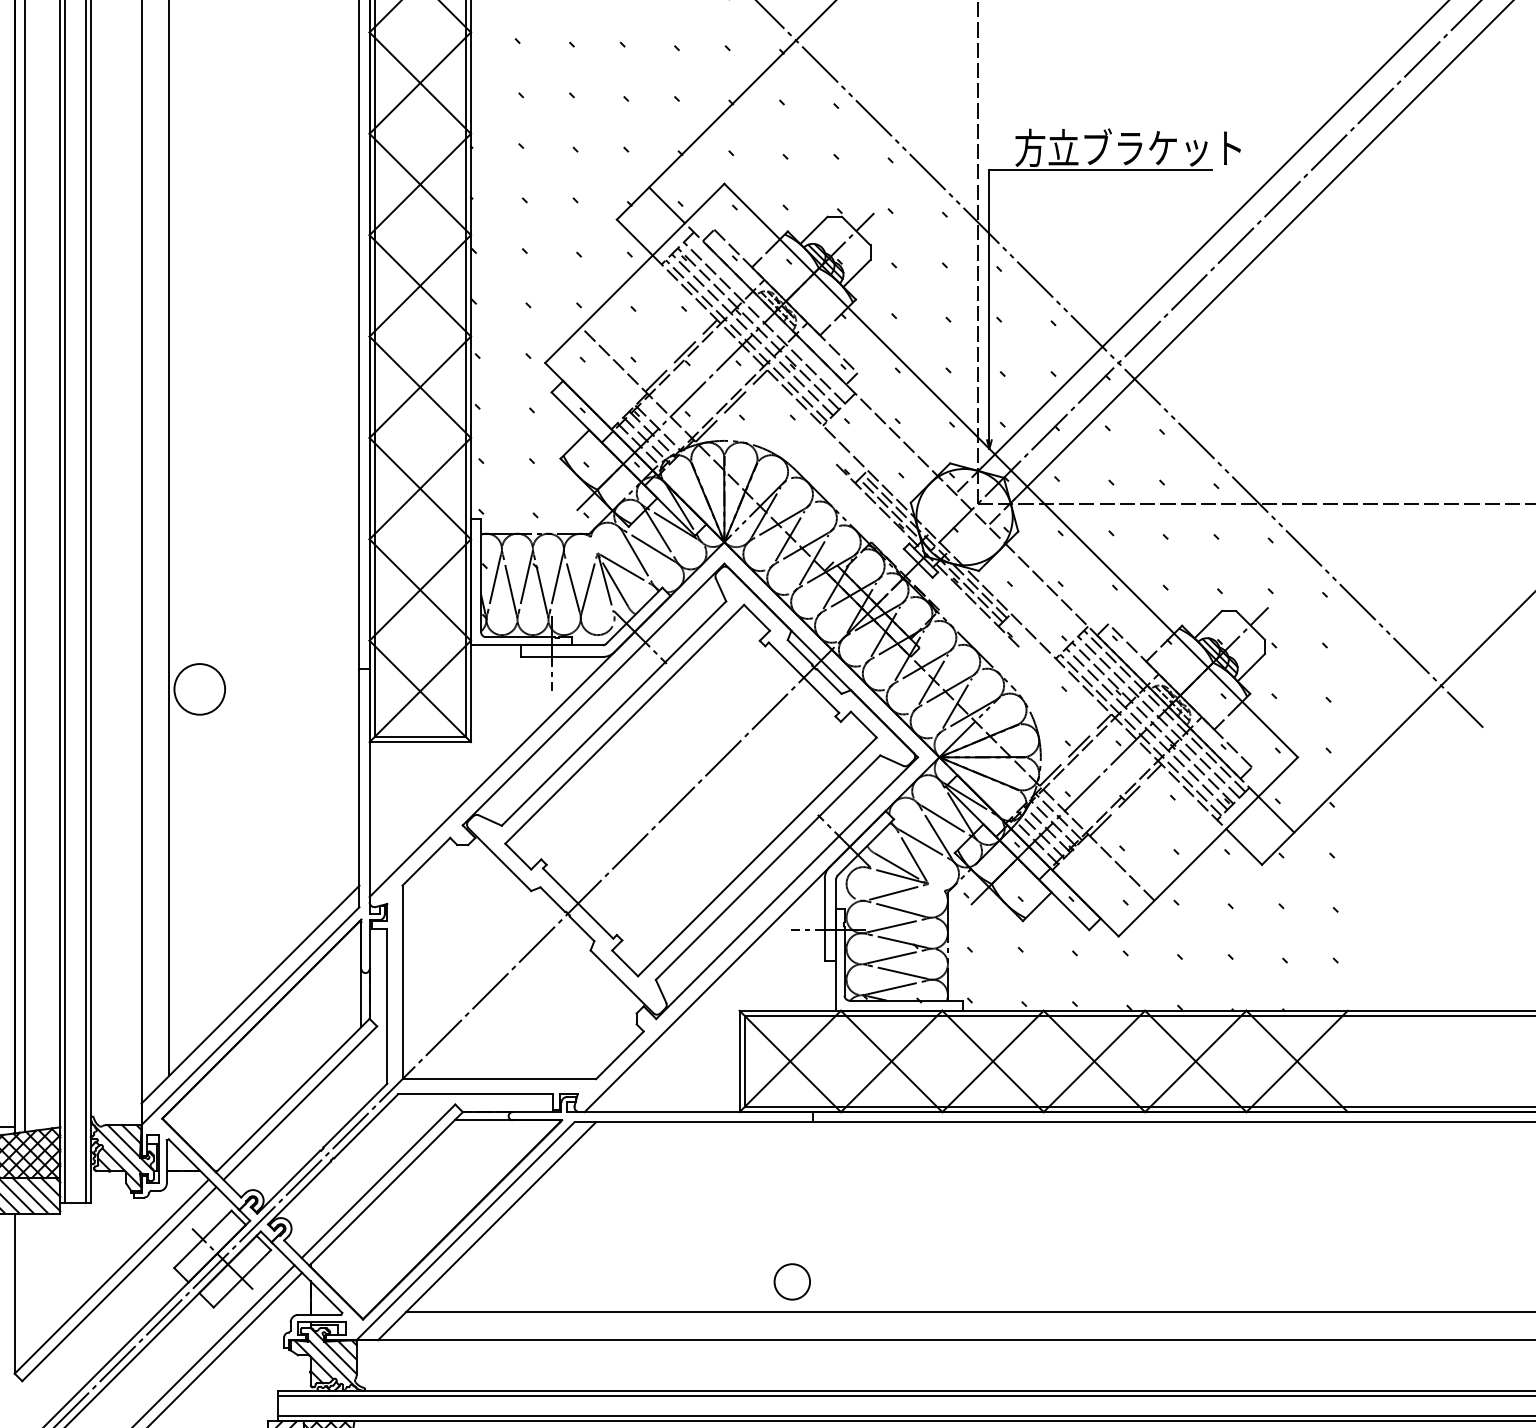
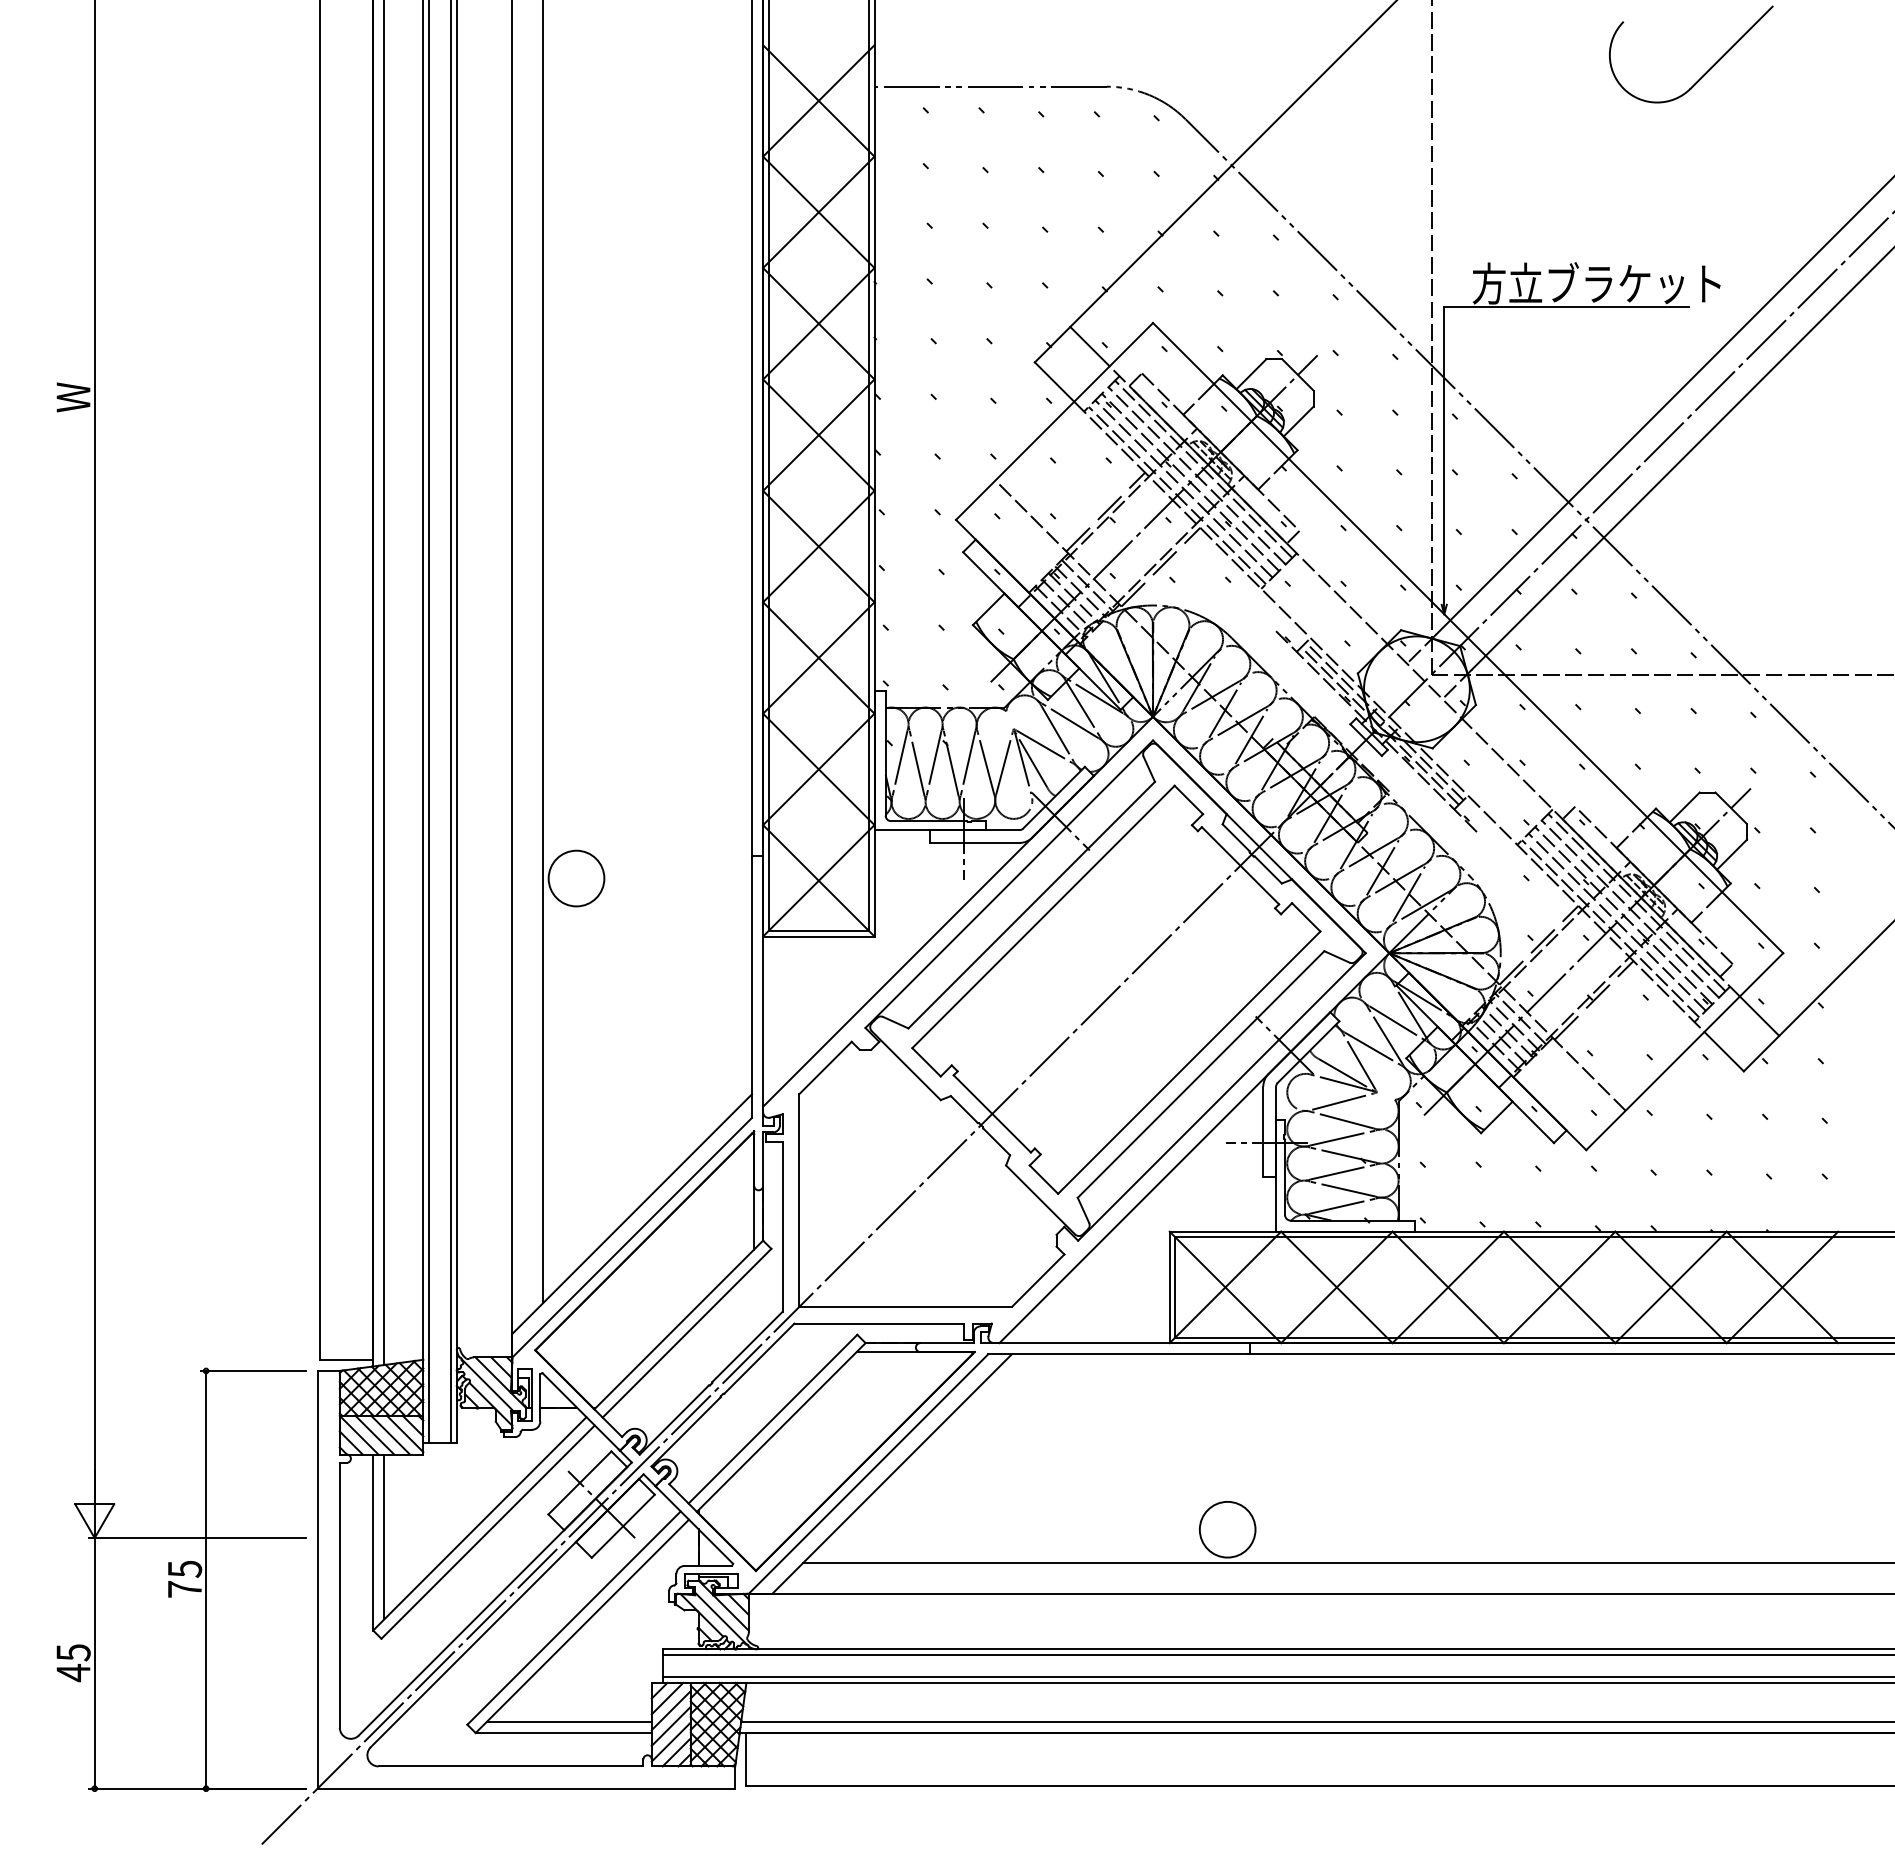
line: (770, 316) -> (1203, 468), added
line: (663, 422) -> (1086, 585), added
circle: (792, 1281) -> (1227, 1529), size x1.43
line: (25, 1288) -> (384, 1536), added

